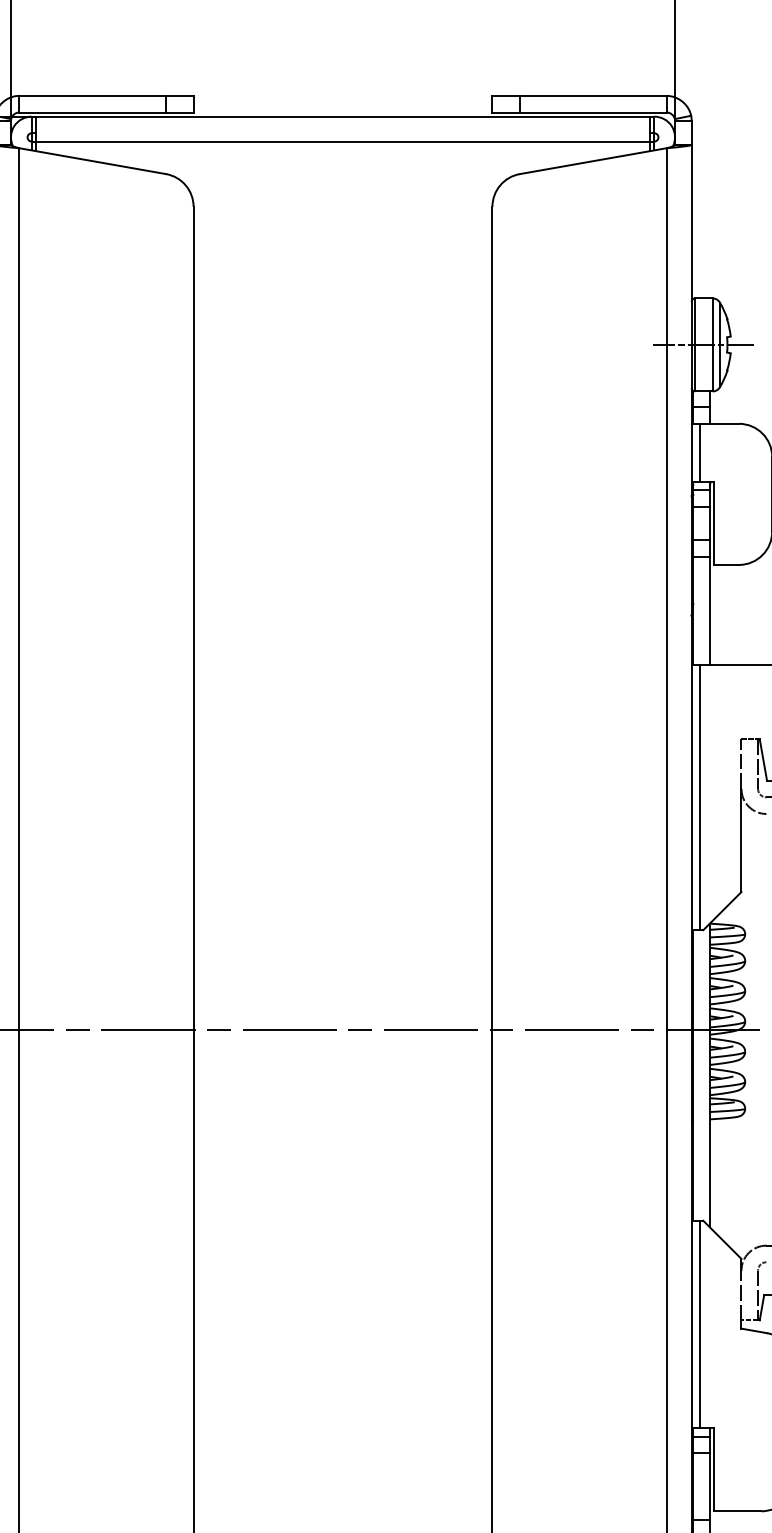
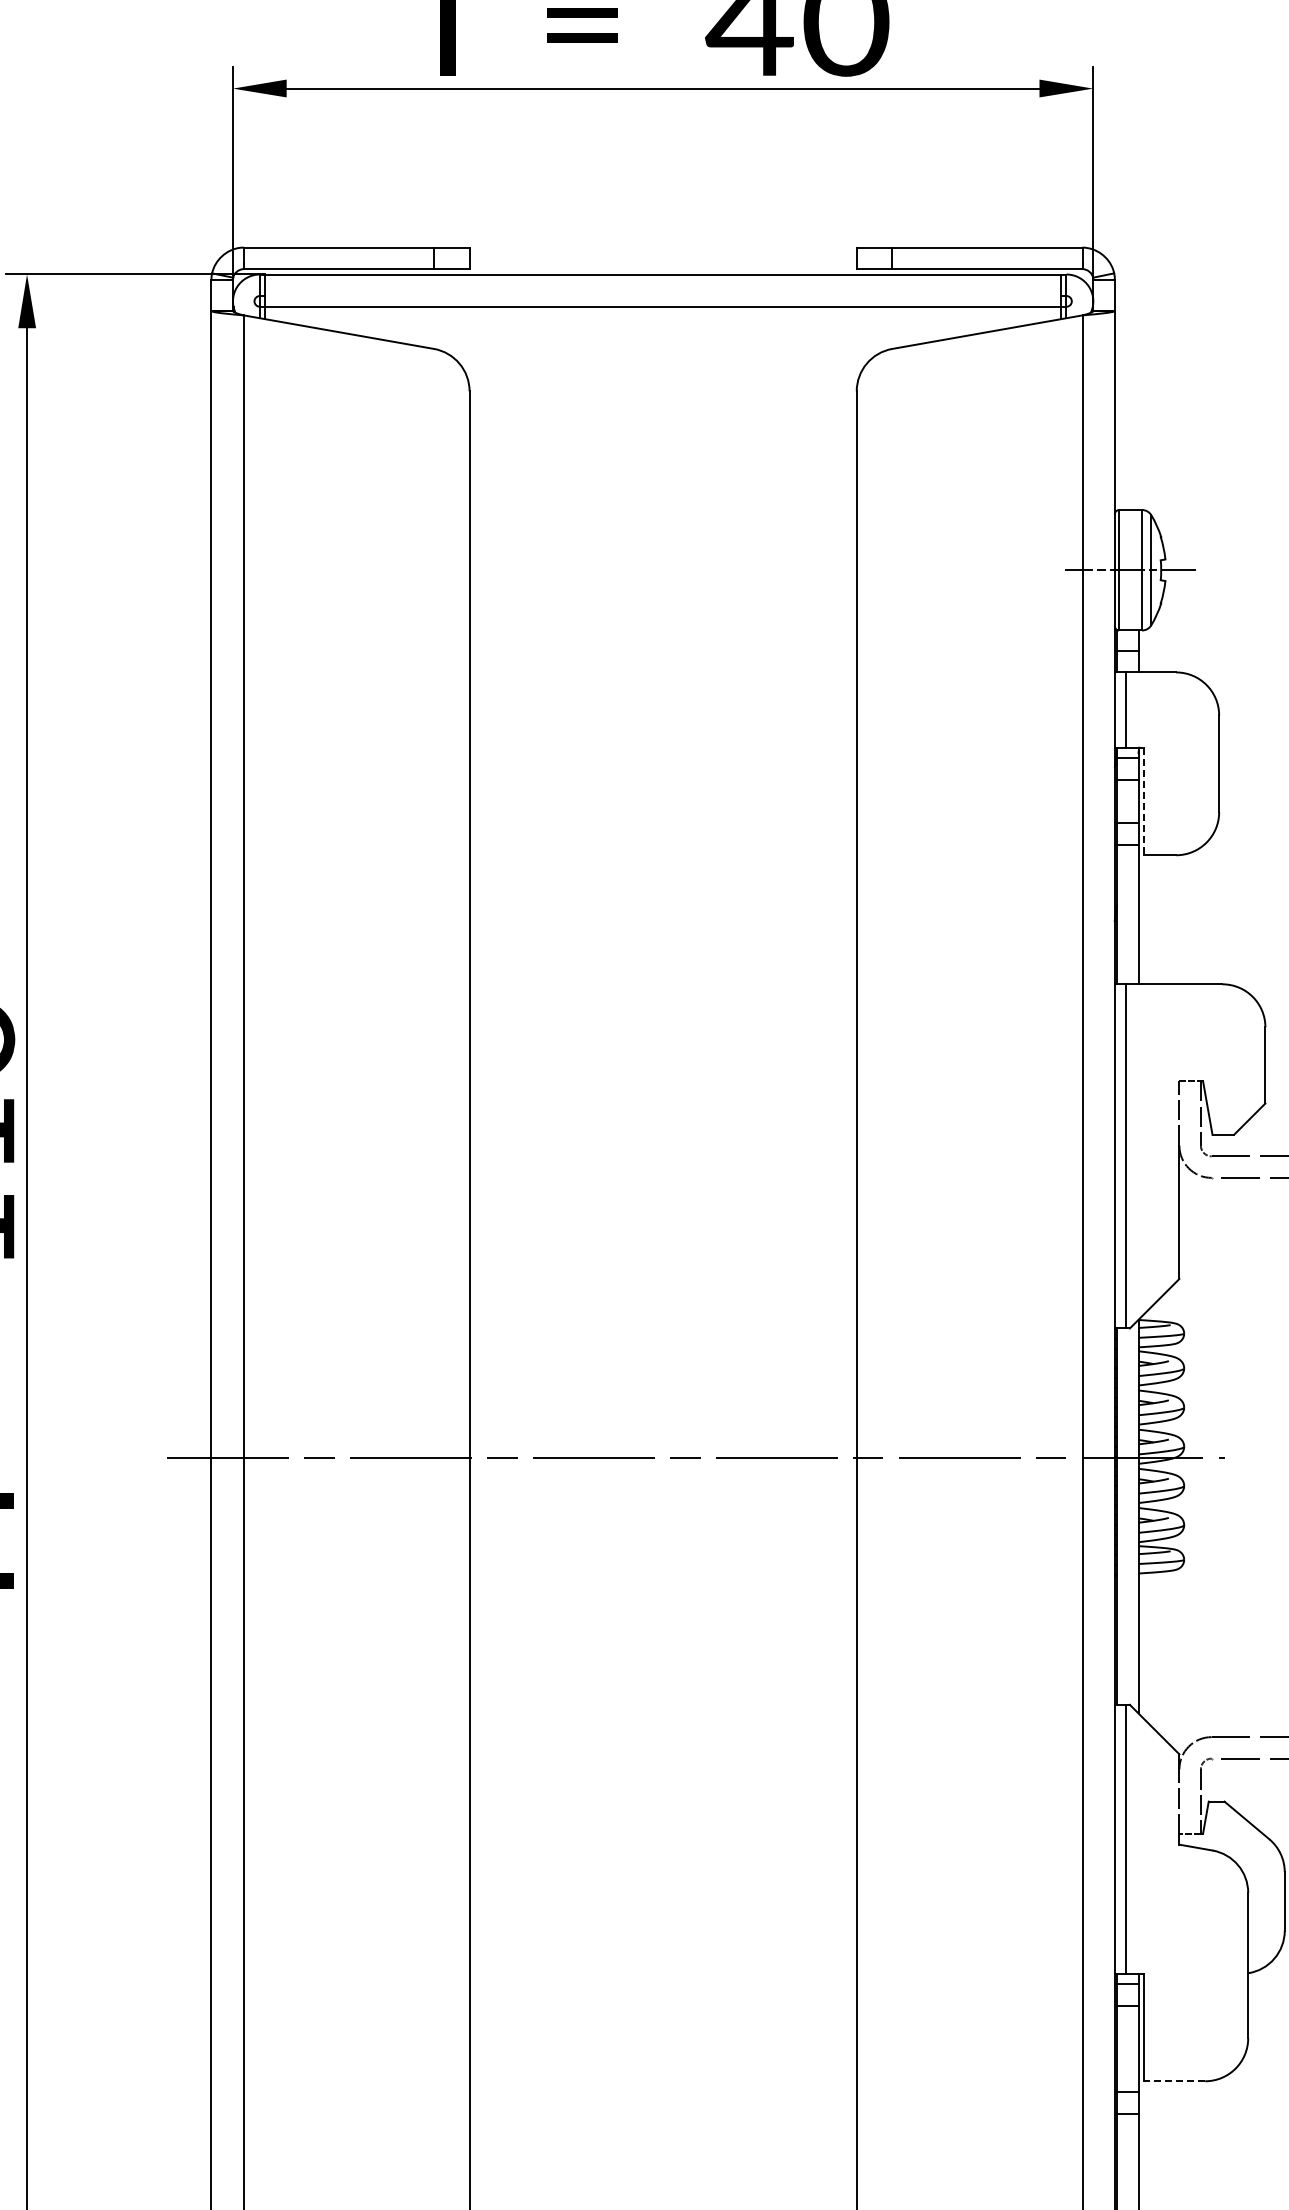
line: (713, 523) -> (1143, 801), solid -> dashed
line: (737, 1511) -> (1174, 2081), solid -> dashed

